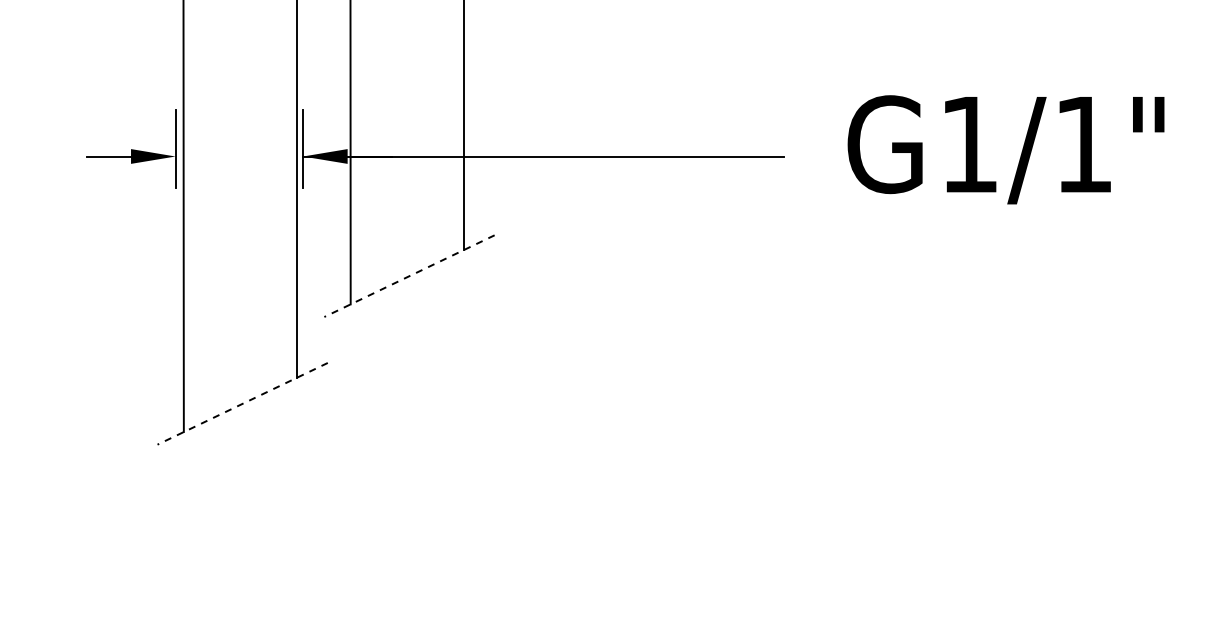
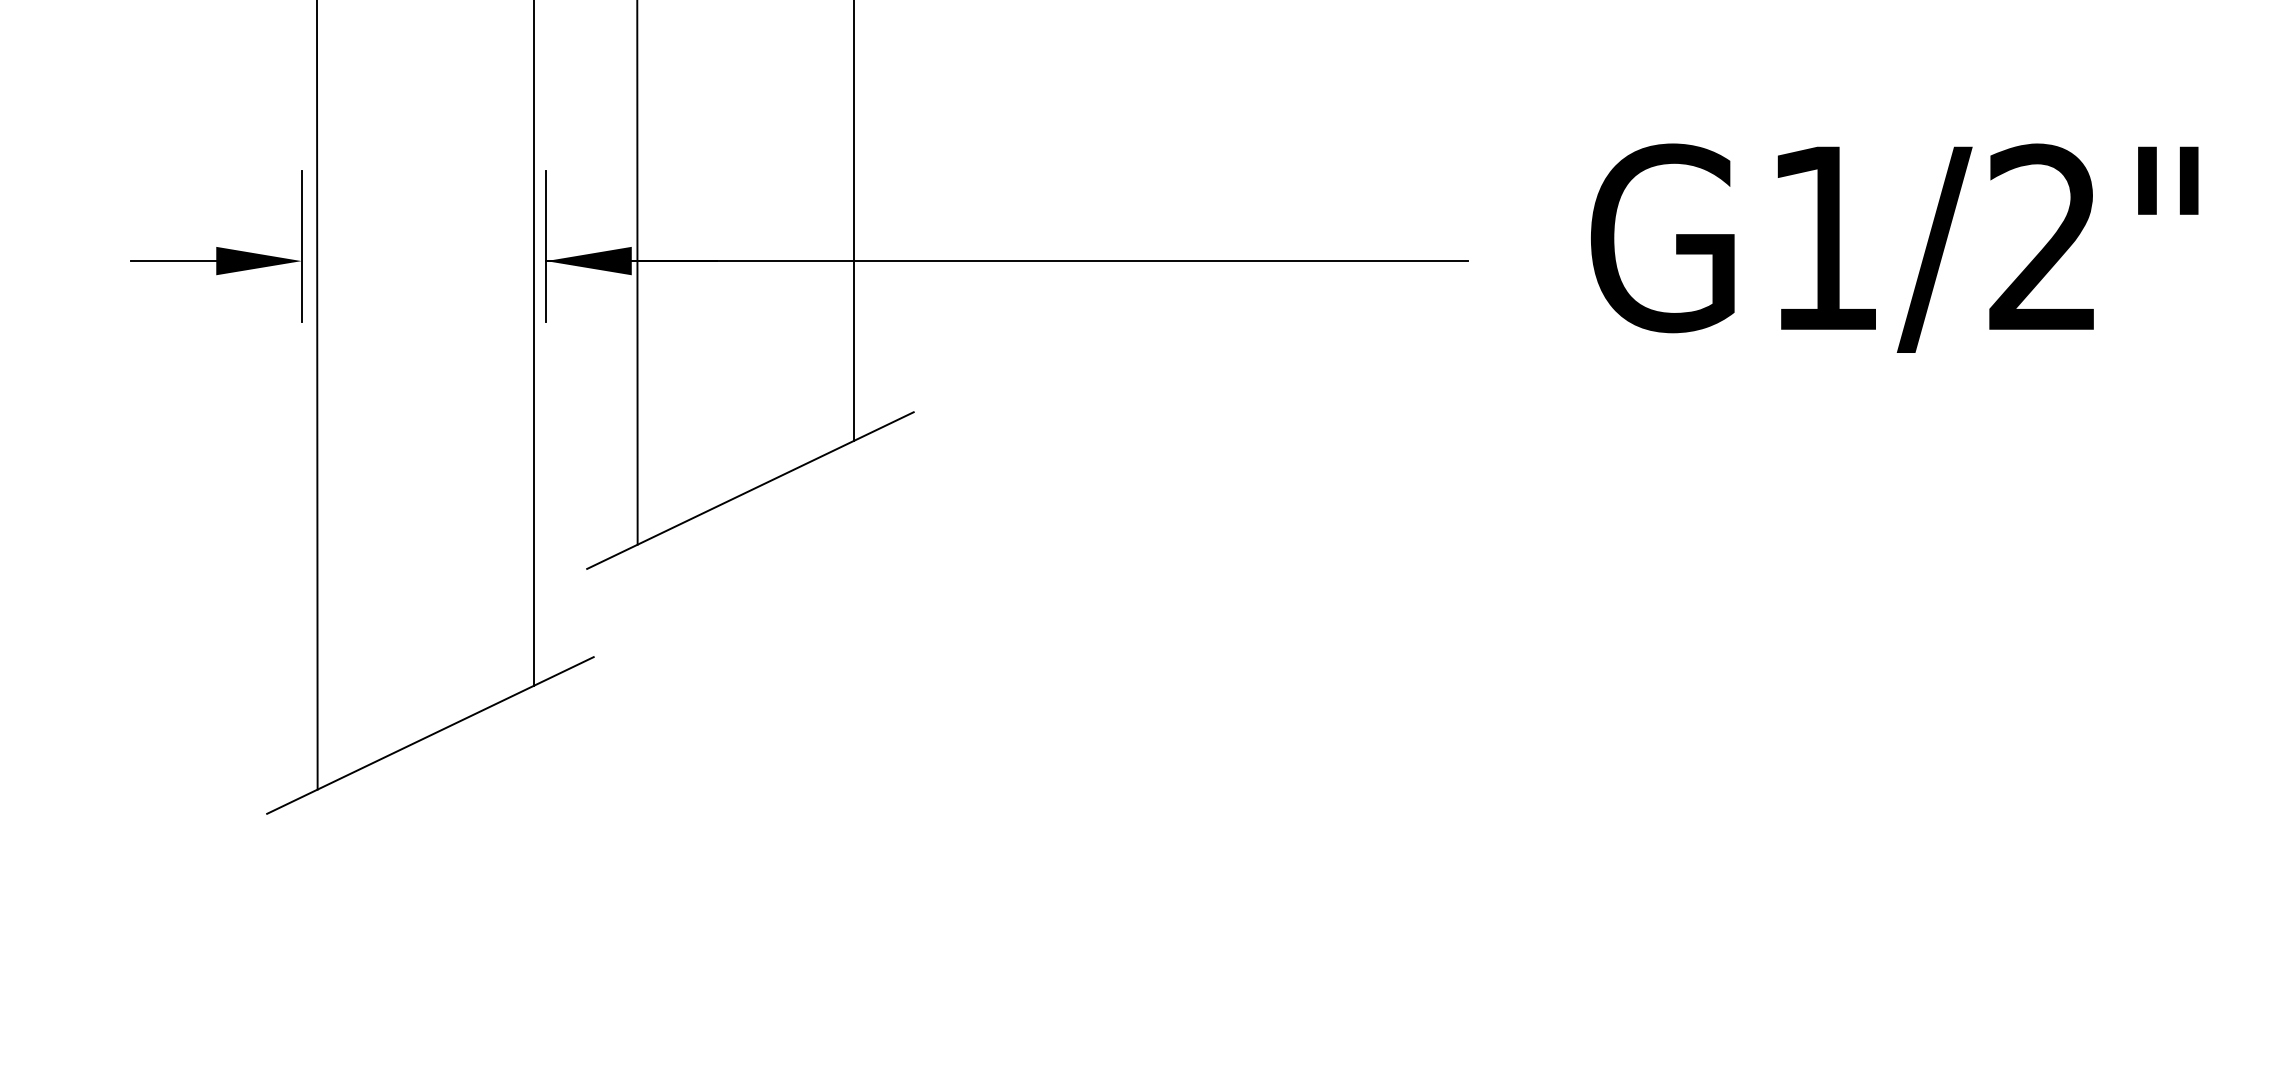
text: (1082, 143) -> (2041, 236), G1/1" -> G1/2"
line: (409, 276) -> (750, 491), dashed -> solid
line: (242, 404) -> (430, 736), dashed -> solid

